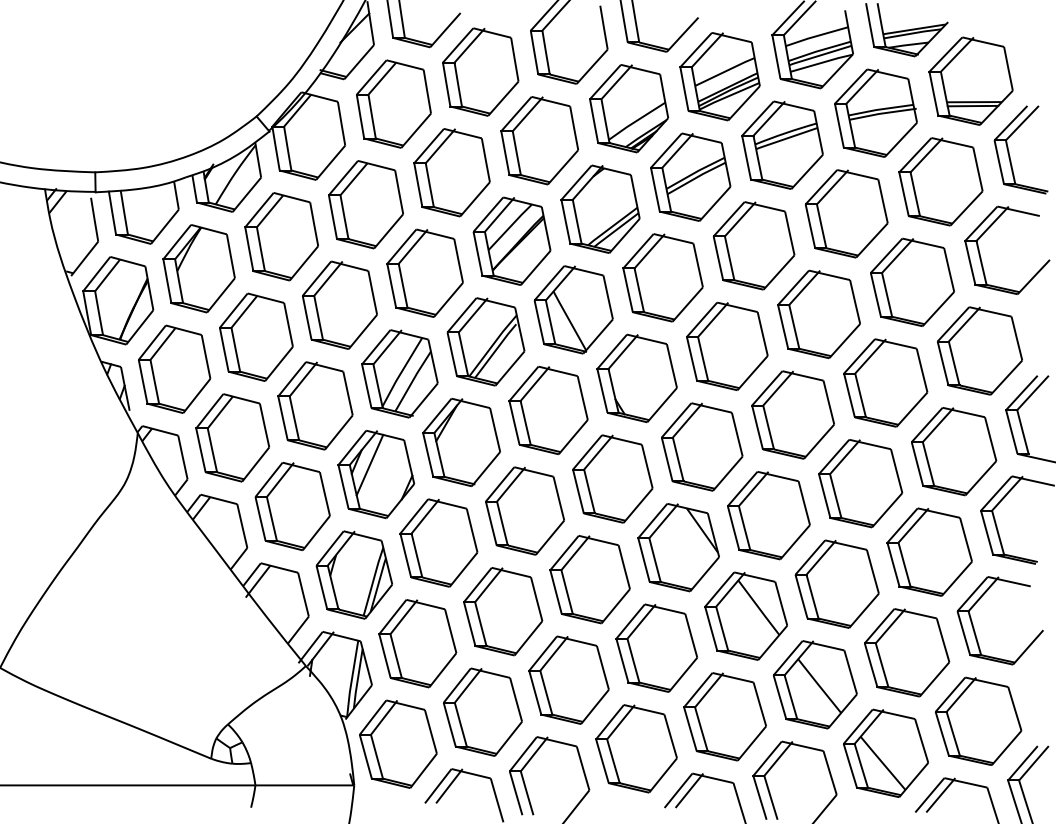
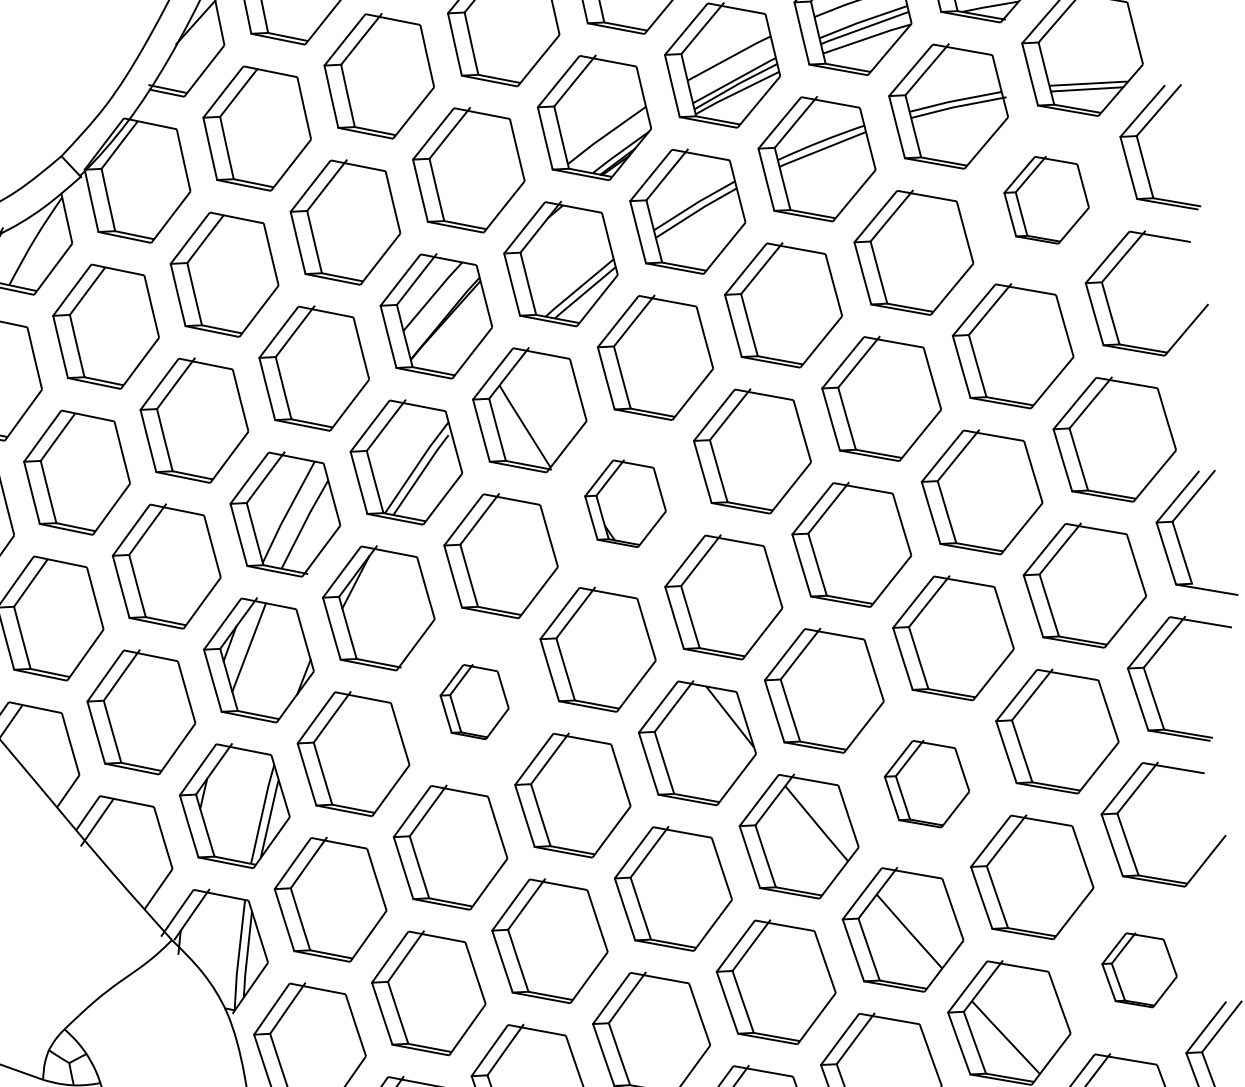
part: (940, 181) -> (1045, 199), size x0.7
part: (636, 377) -> (624, 502), size x0.7
part: (524, 510) -> (473, 701), size x0.6
part: (836, 583) -> (926, 783), size x0.7
part: (978, 720) -> (1139, 969), size x0.6

